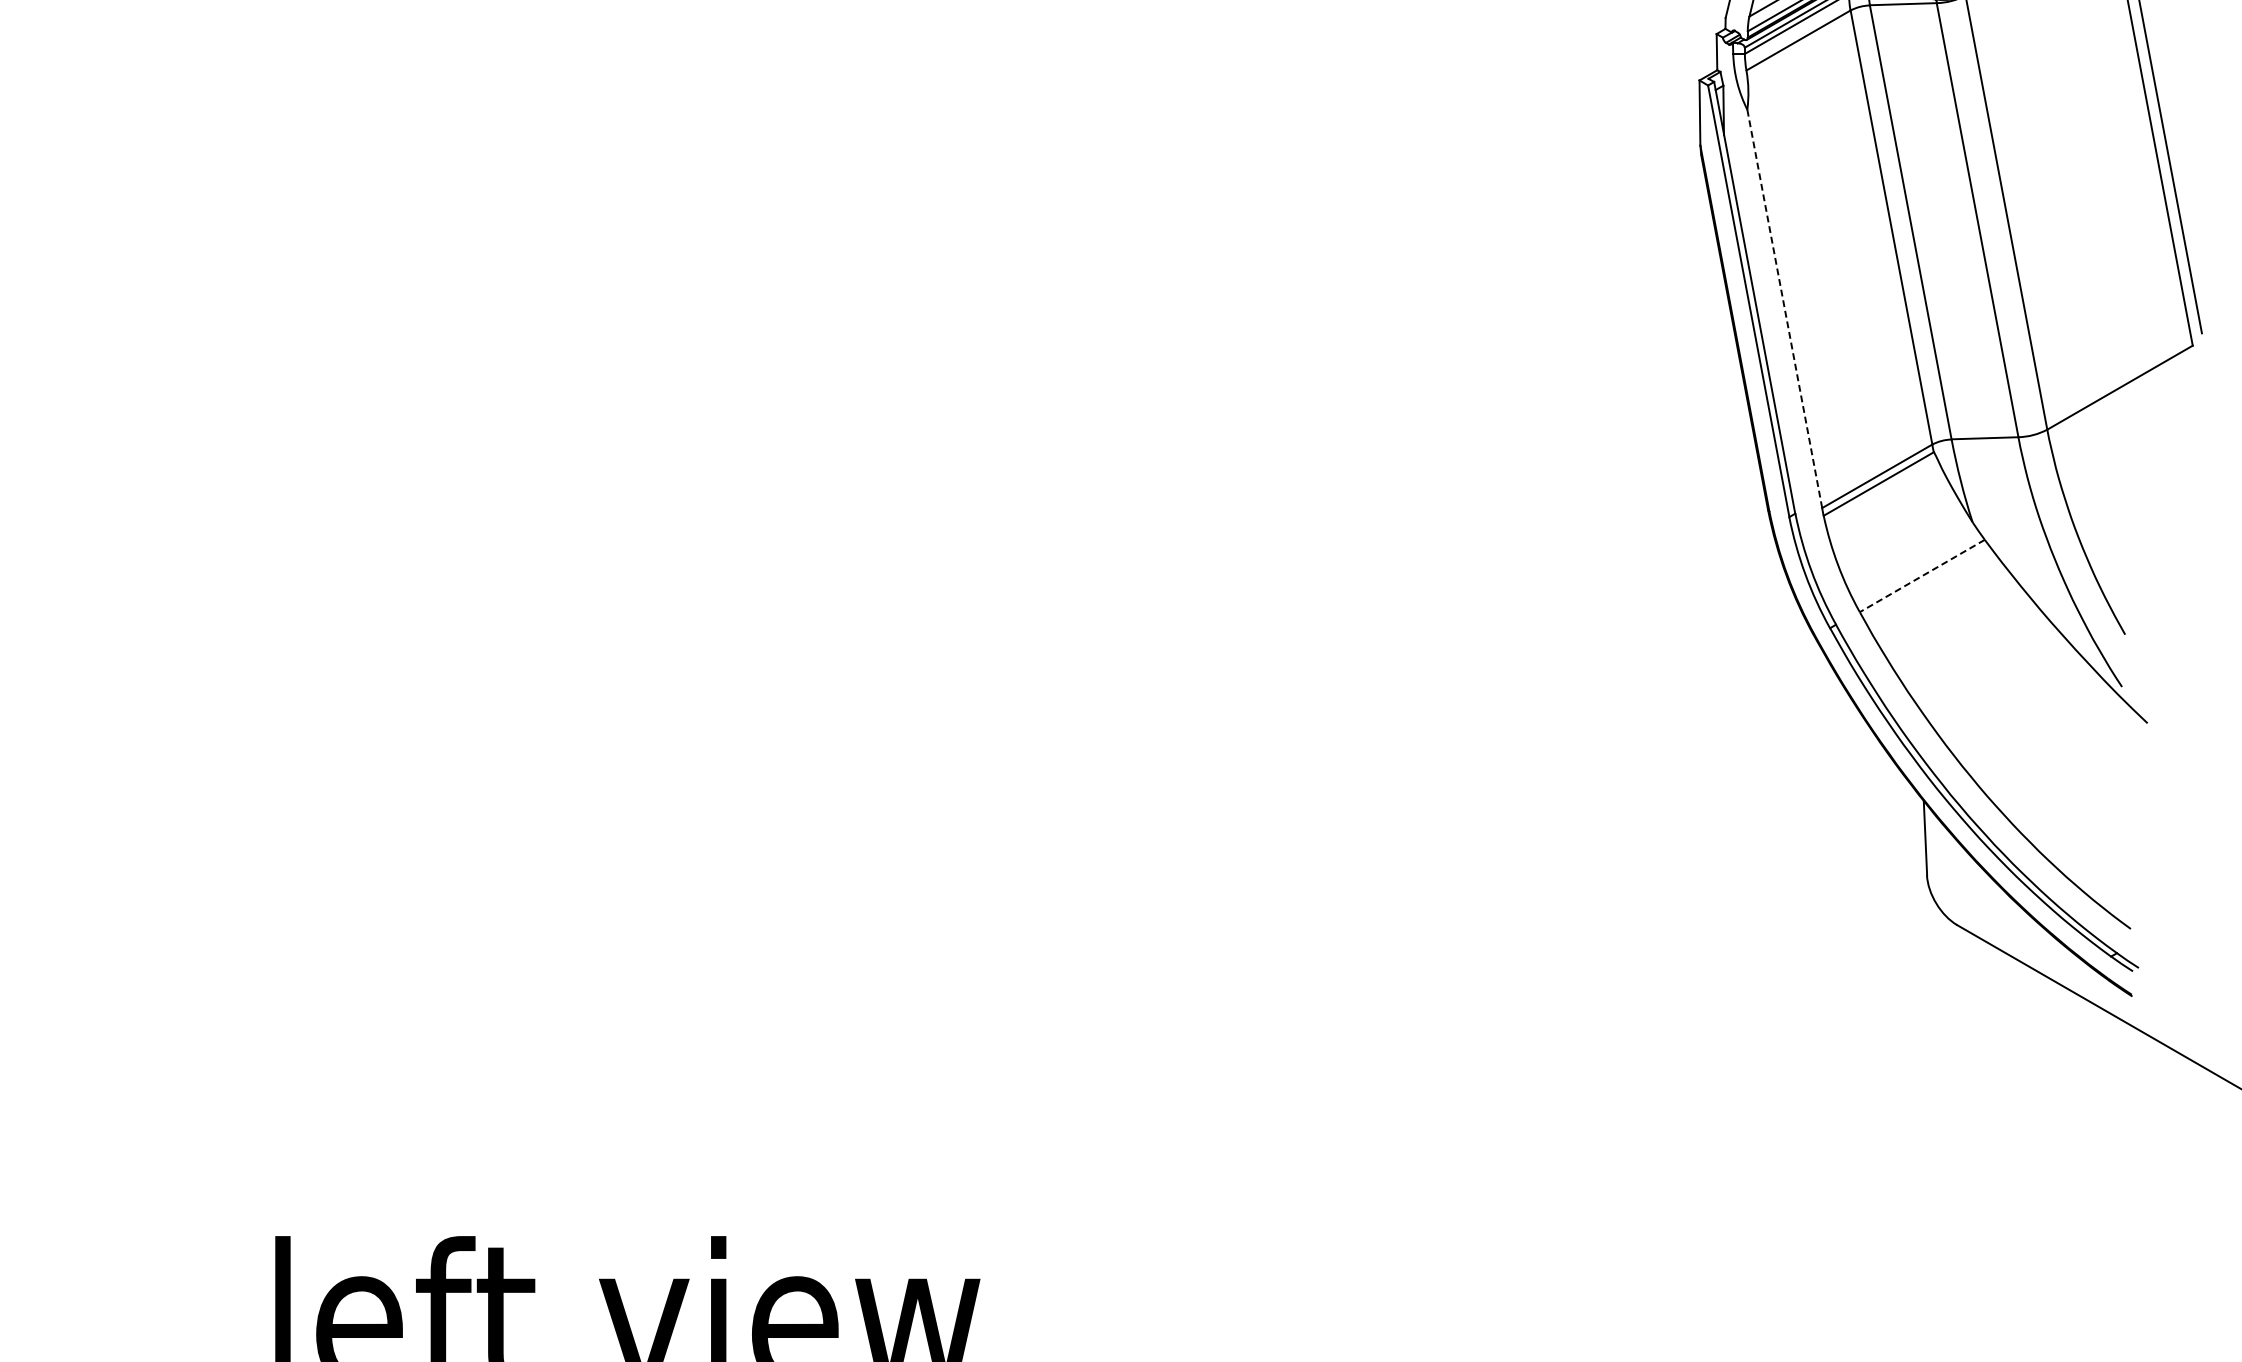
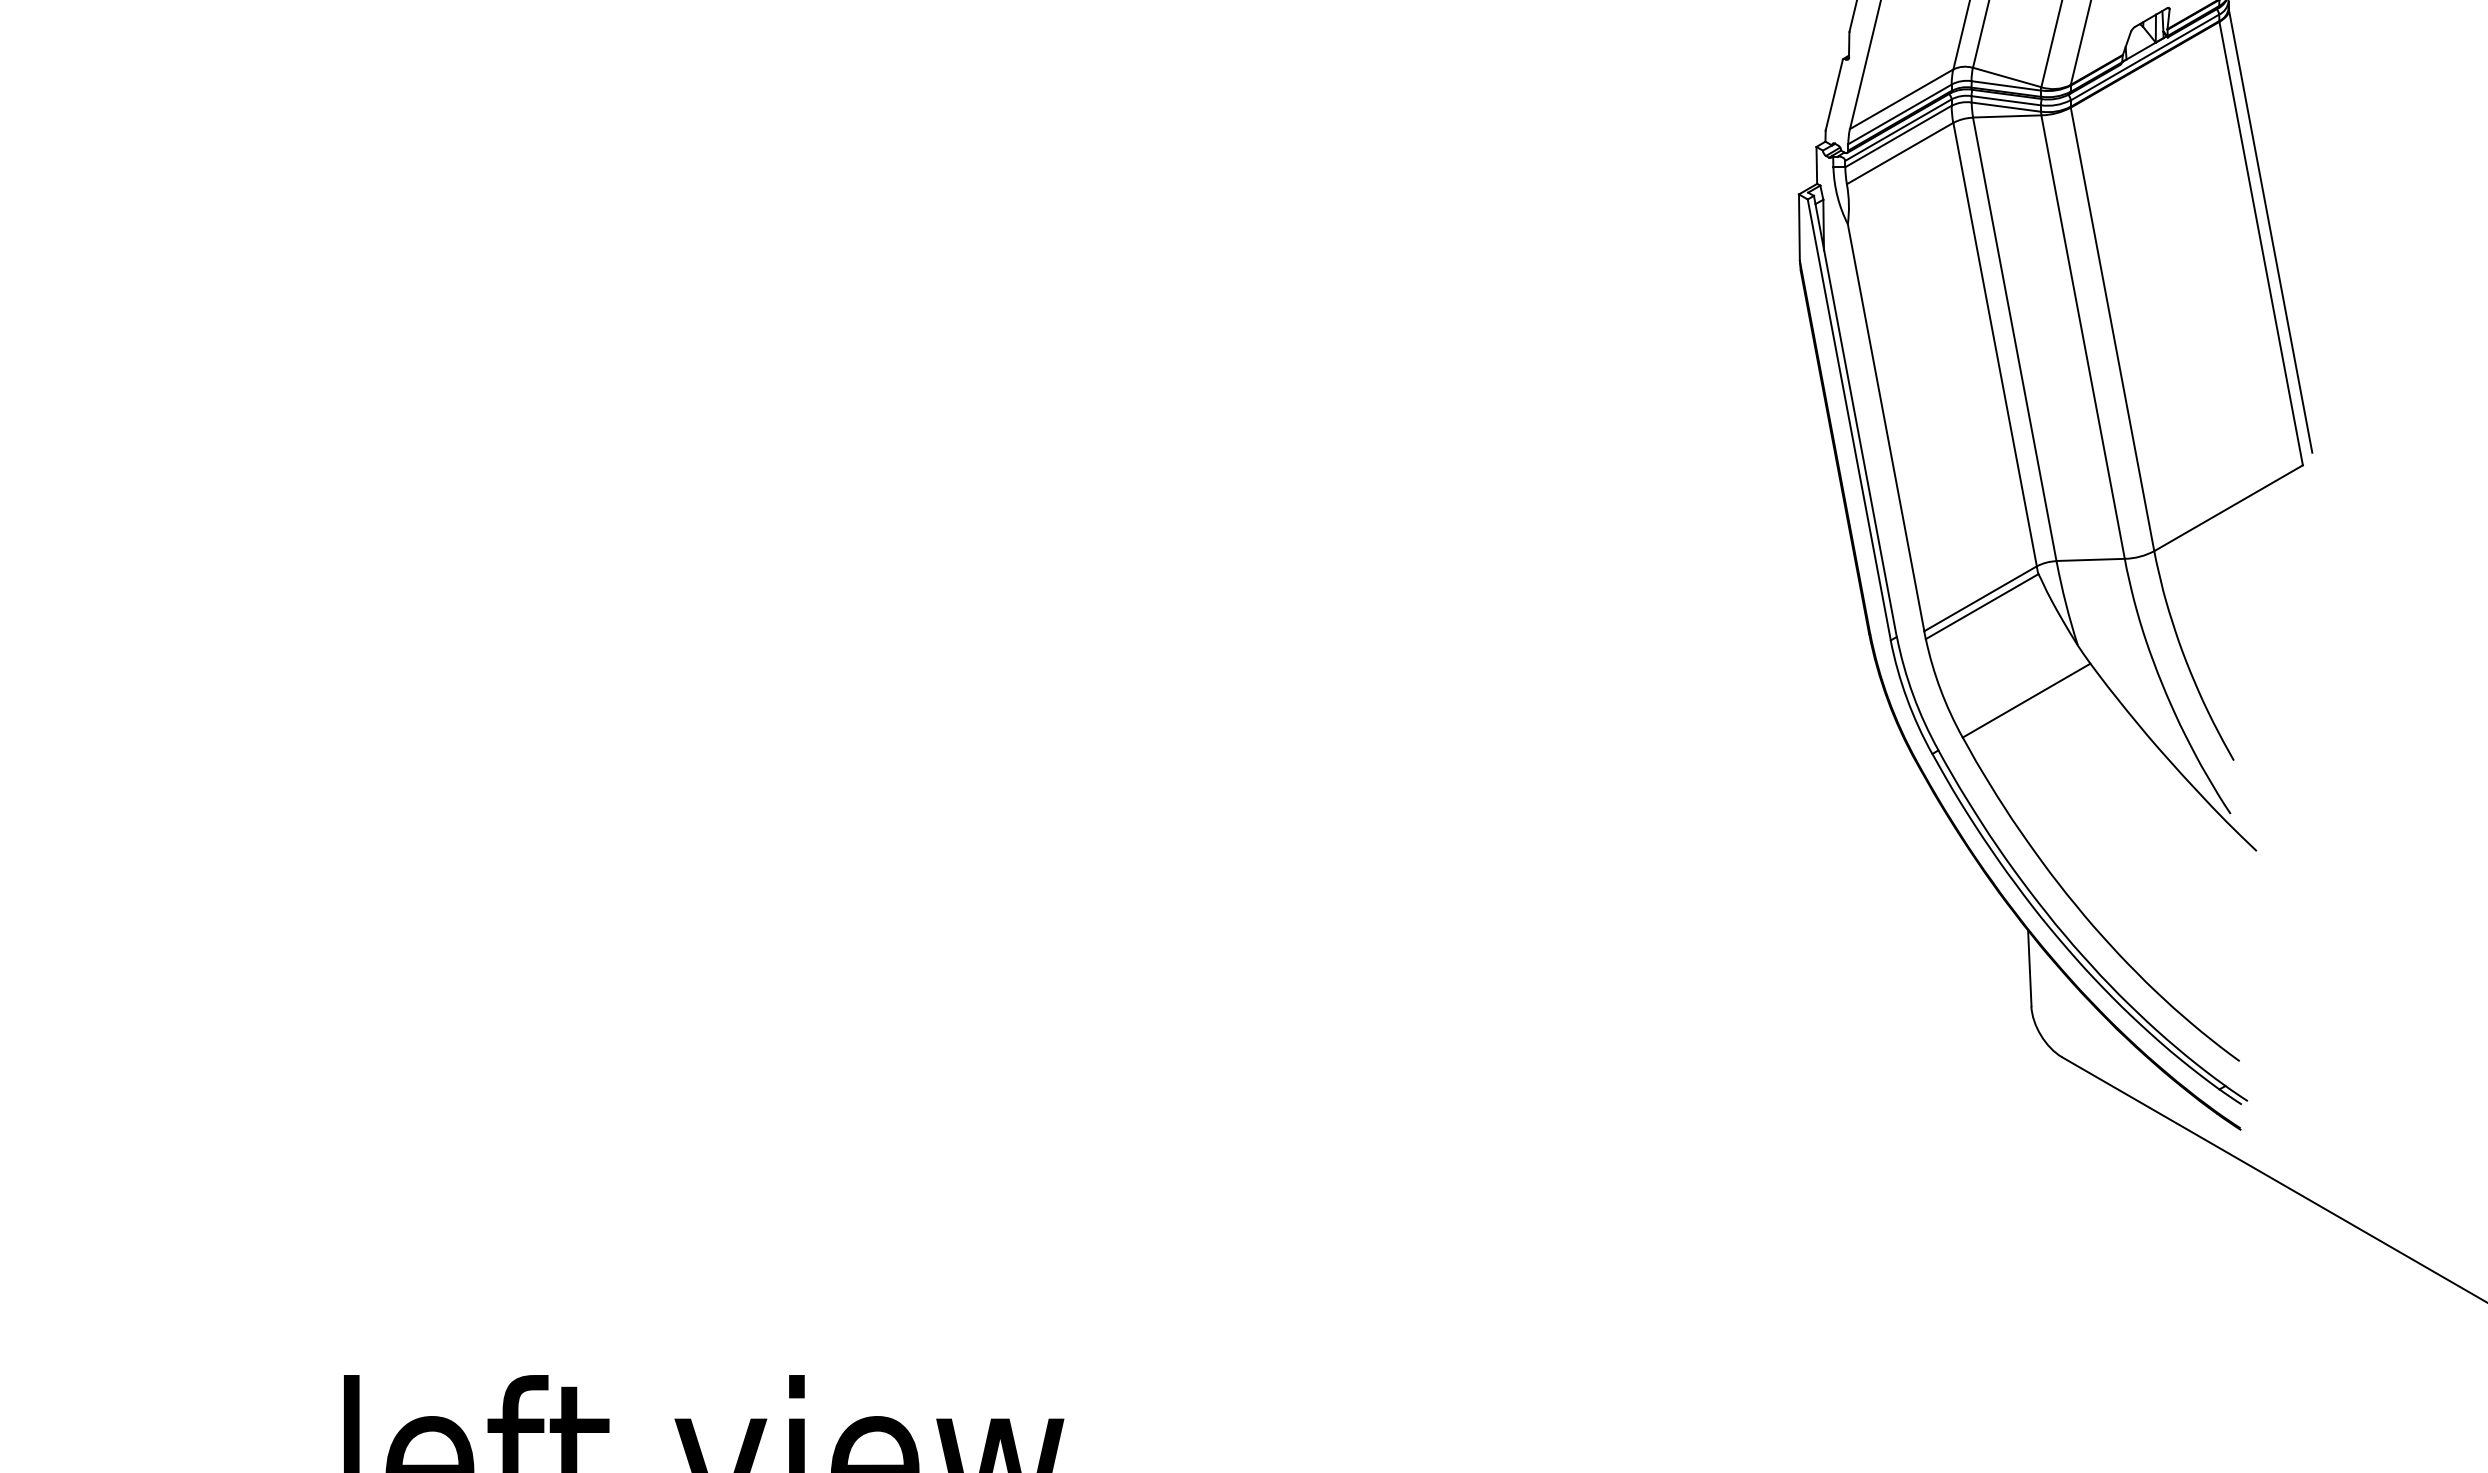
line: (1785, 308) -> (1886, 427), dashed -> solid
line: (1922, 575) -> (2026, 700), dashed -> solid

